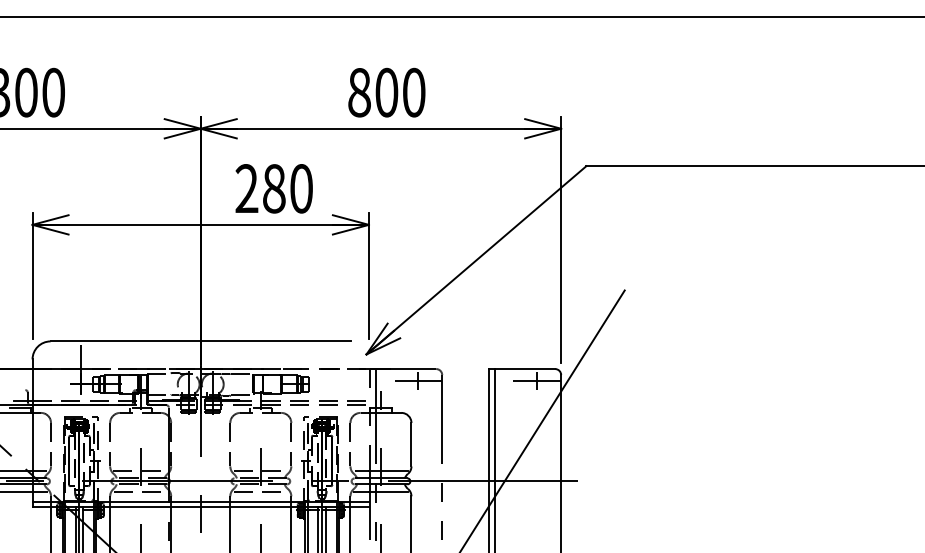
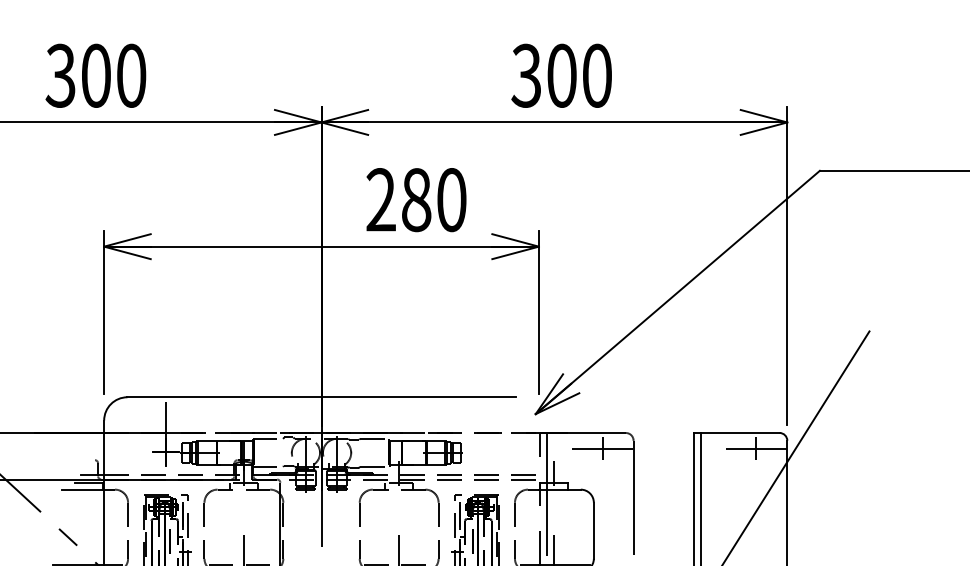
text: (358, 92) -> (525, 75), 800 -> 300

